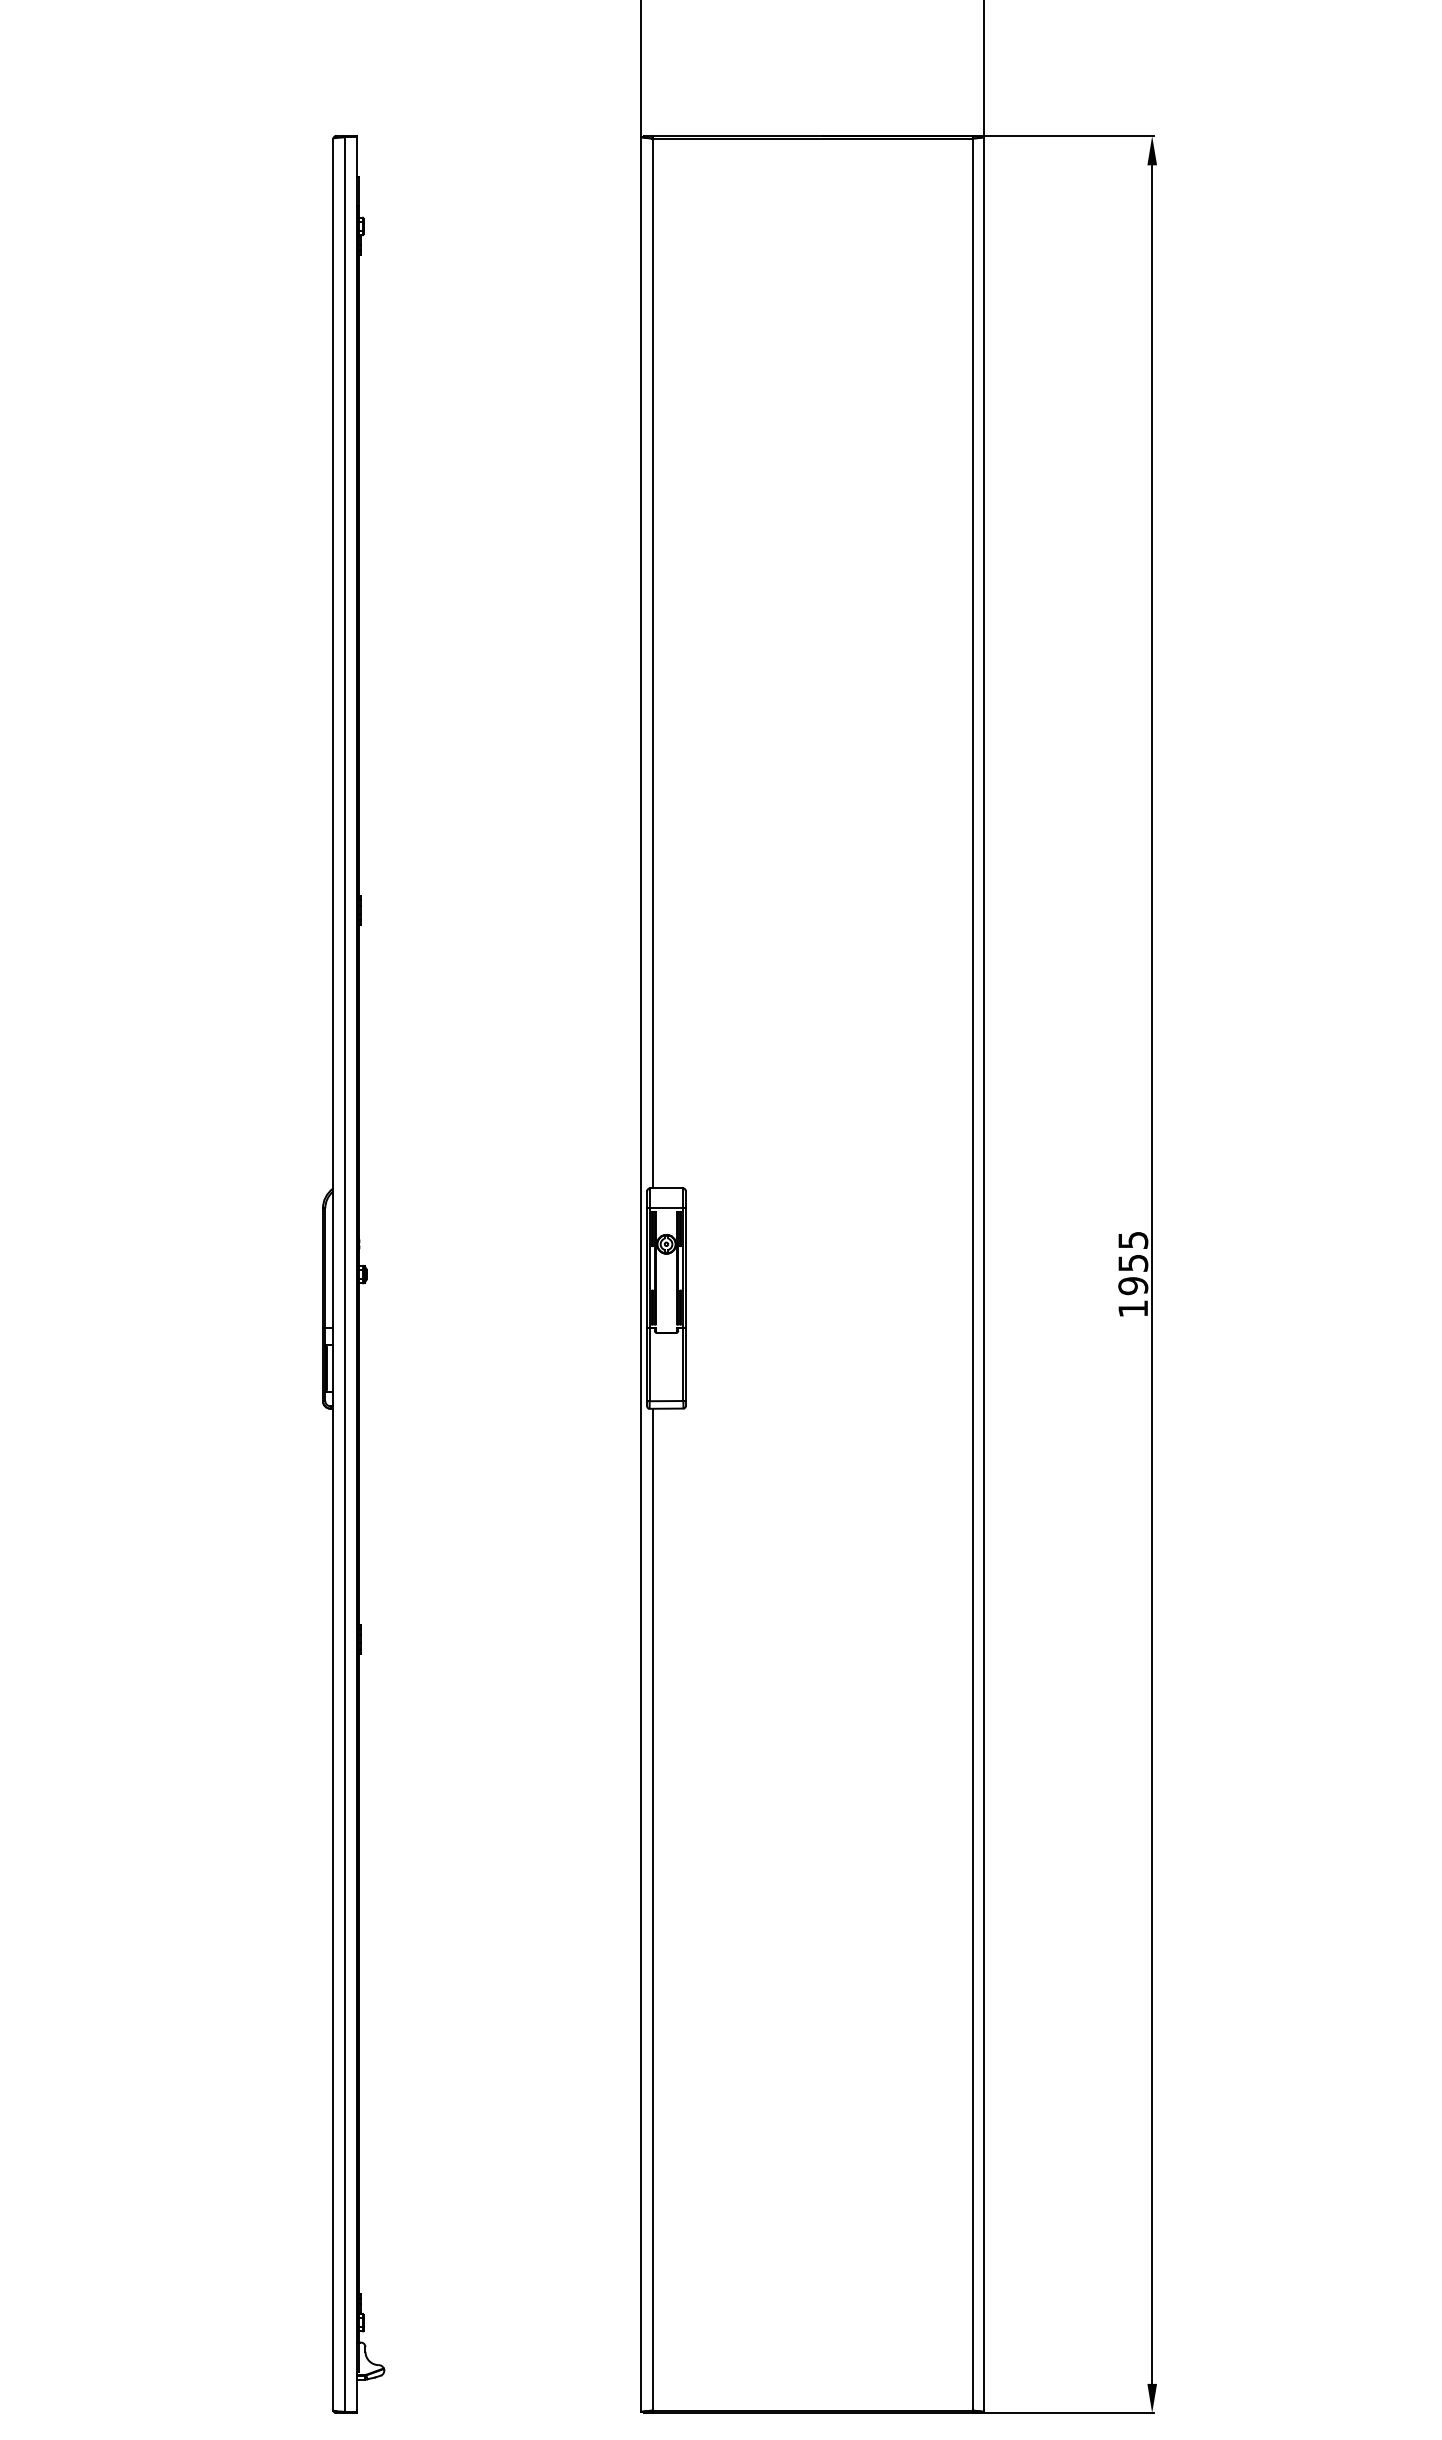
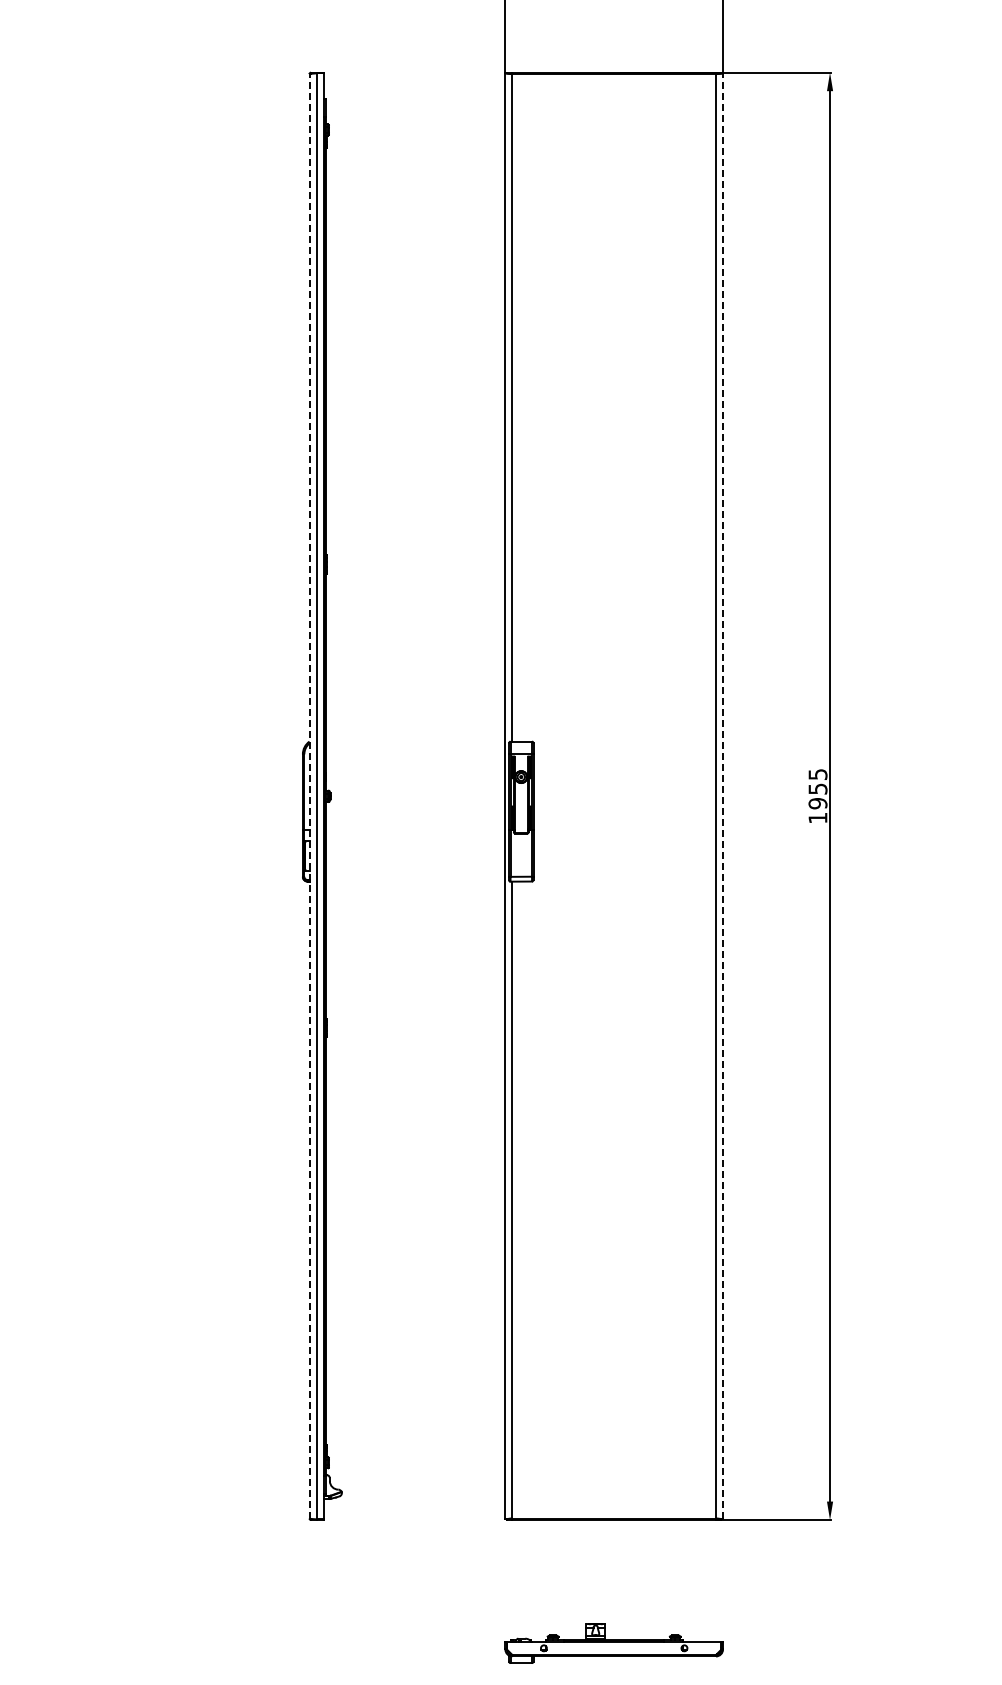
line: (333, 1273) -> (309, 795), solid -> dashed
line: (984, 1274) -> (723, 796), solid -> dashed

